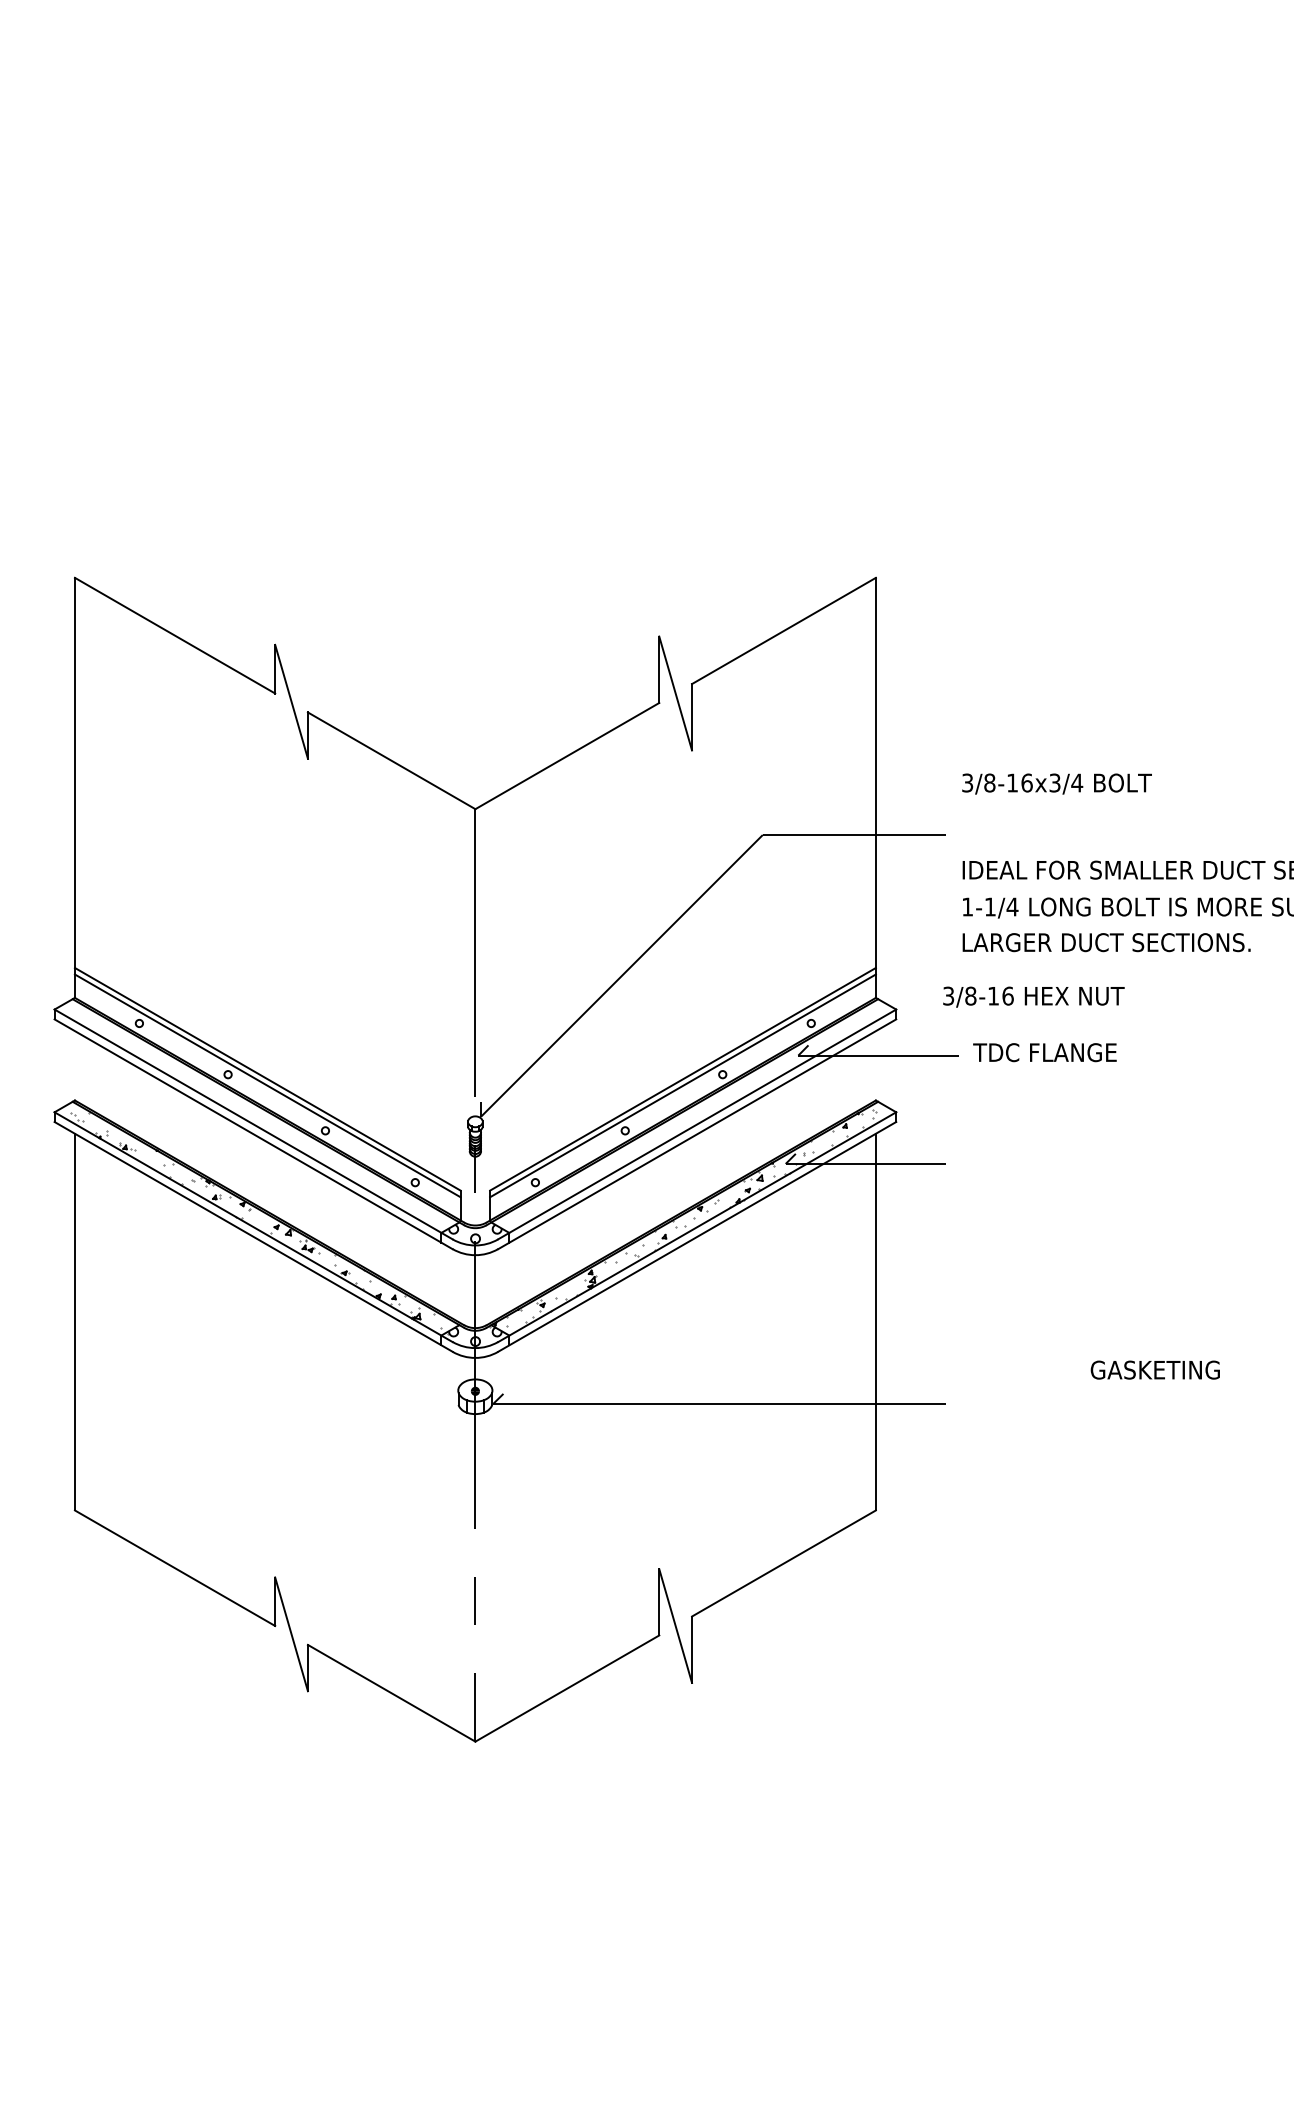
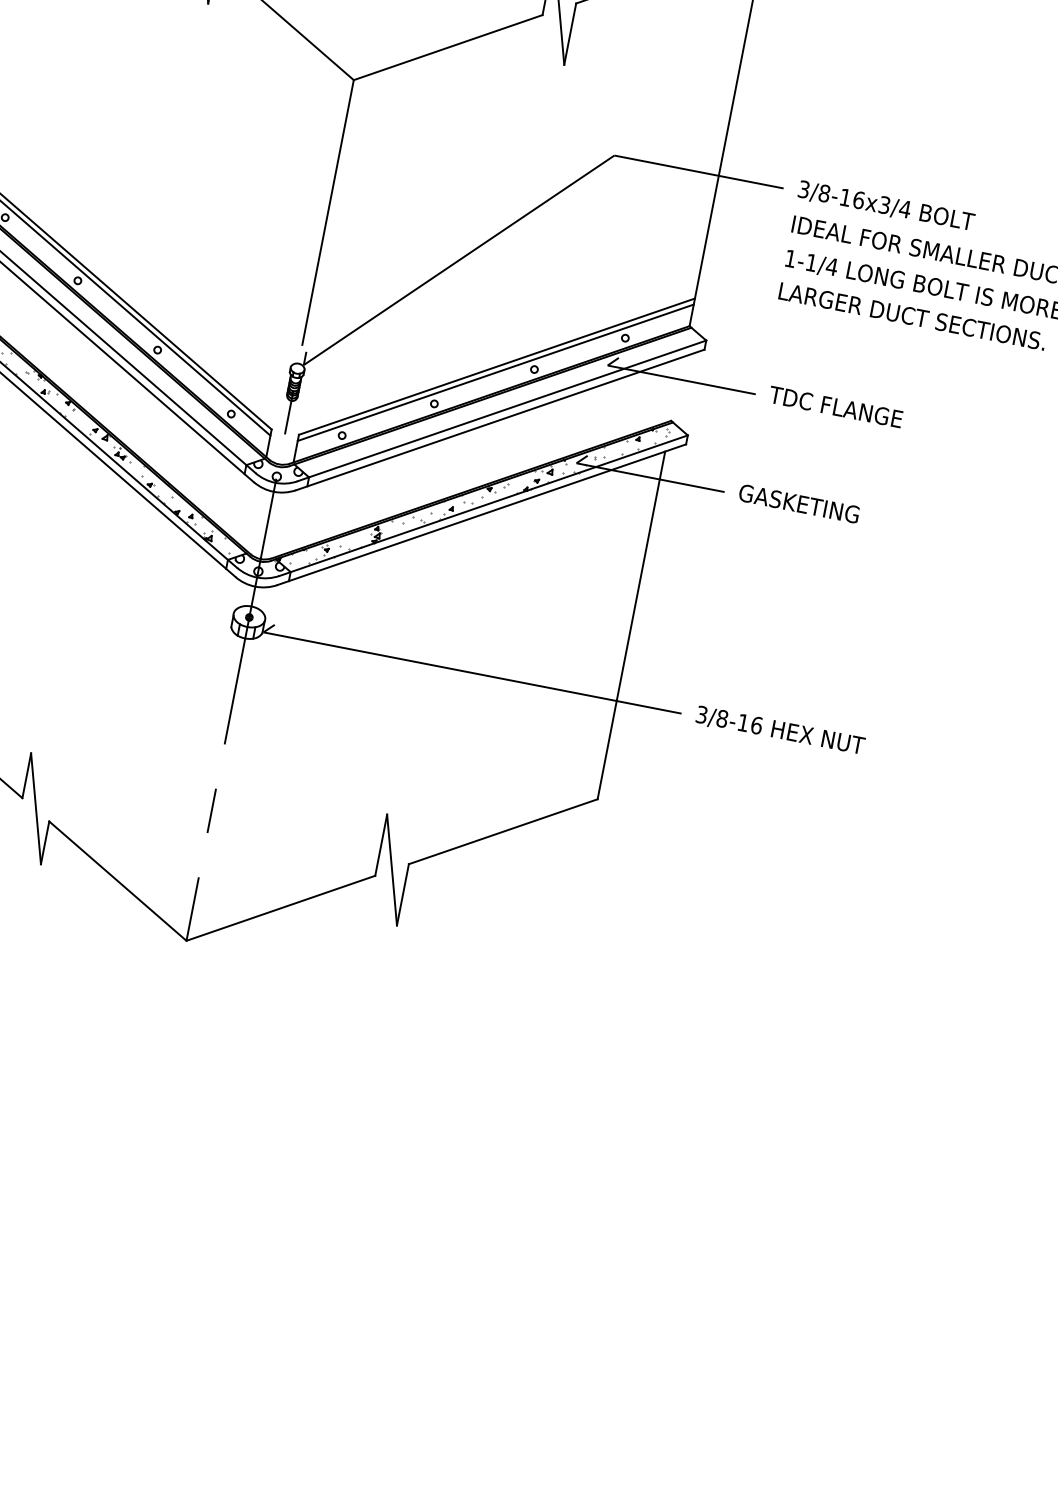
text: (1056, 783) -> (885, 205), moved
text: (1033, 996) -> (780, 730), moved
text: (1154, 1369) -> (798, 503), moved

